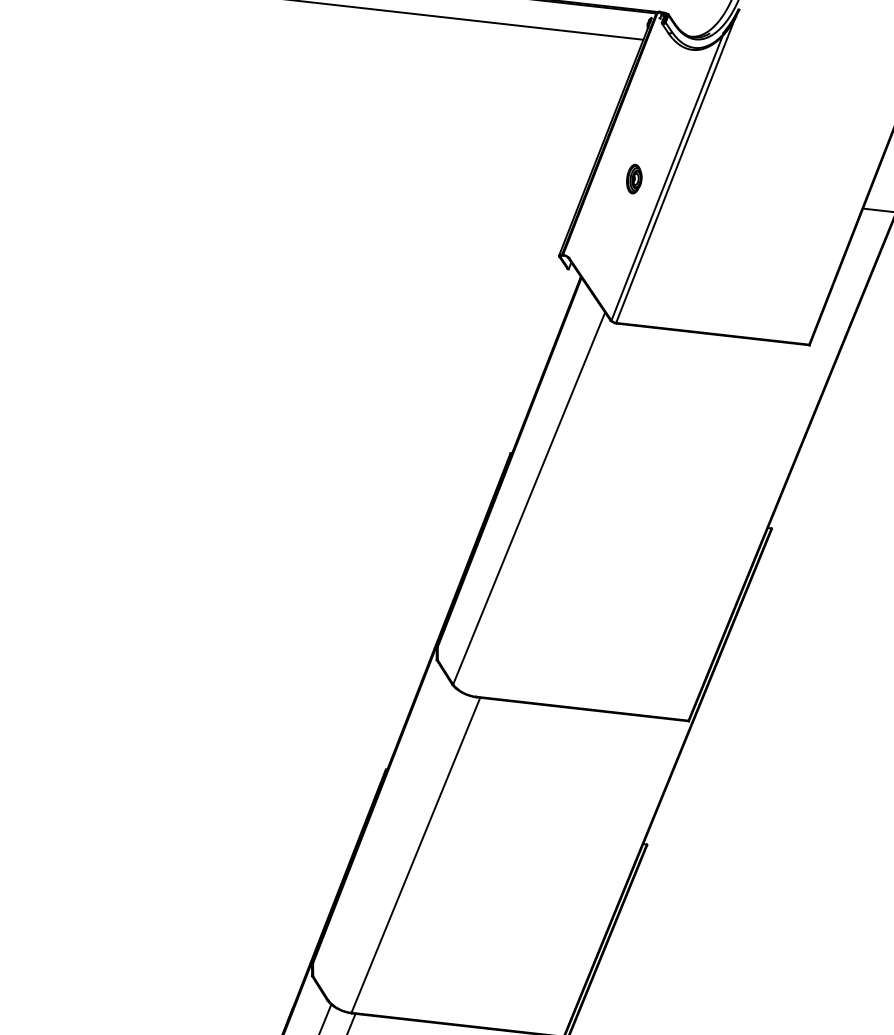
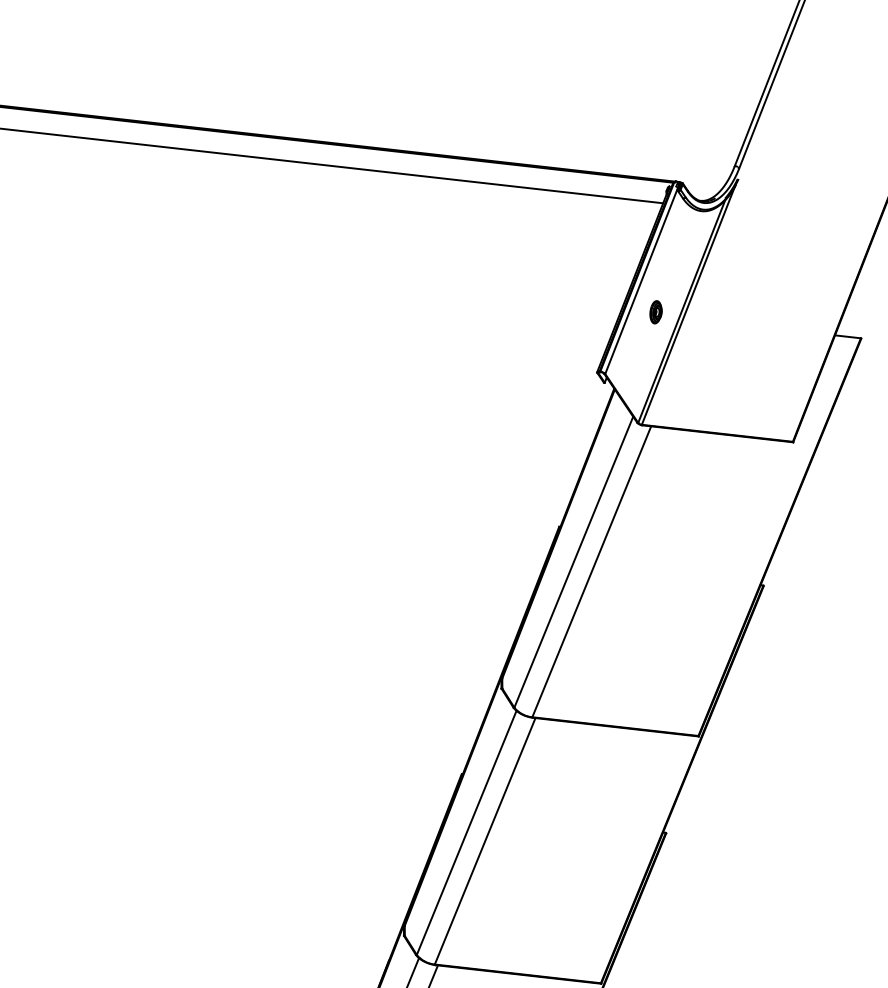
line: (616, 137) -> (642, 279), added
line: (551, 510) -> (591, 571), added
line: (391, 844) -> (466, 832), added

